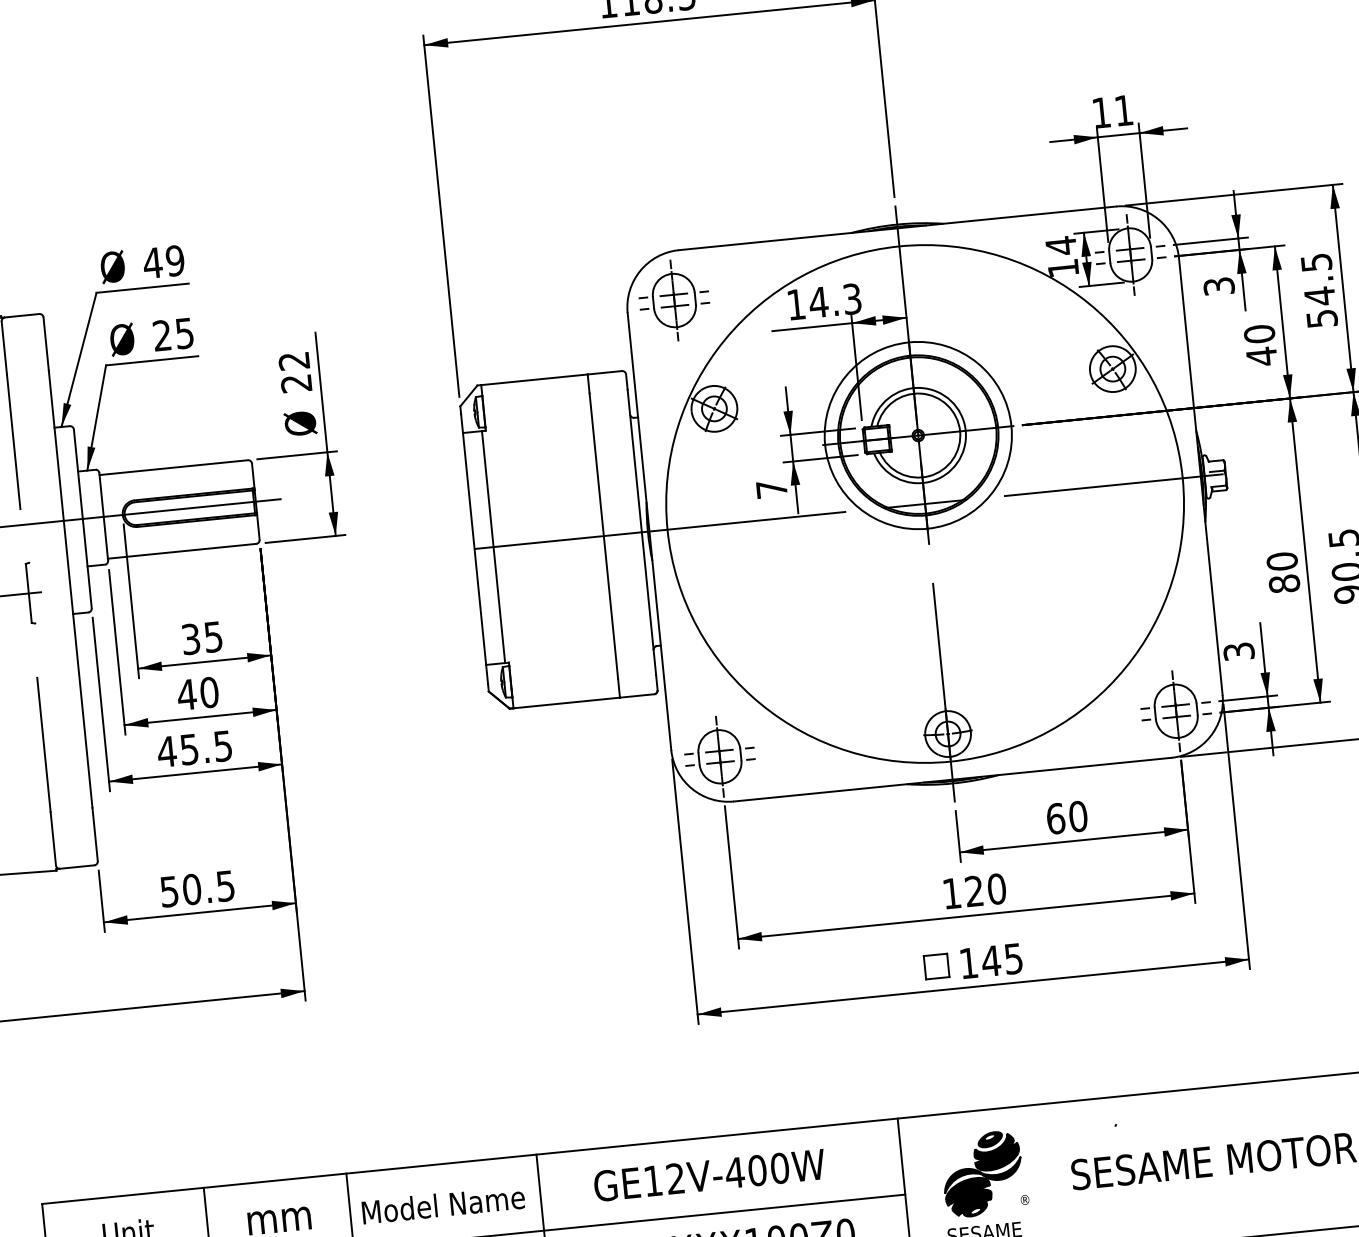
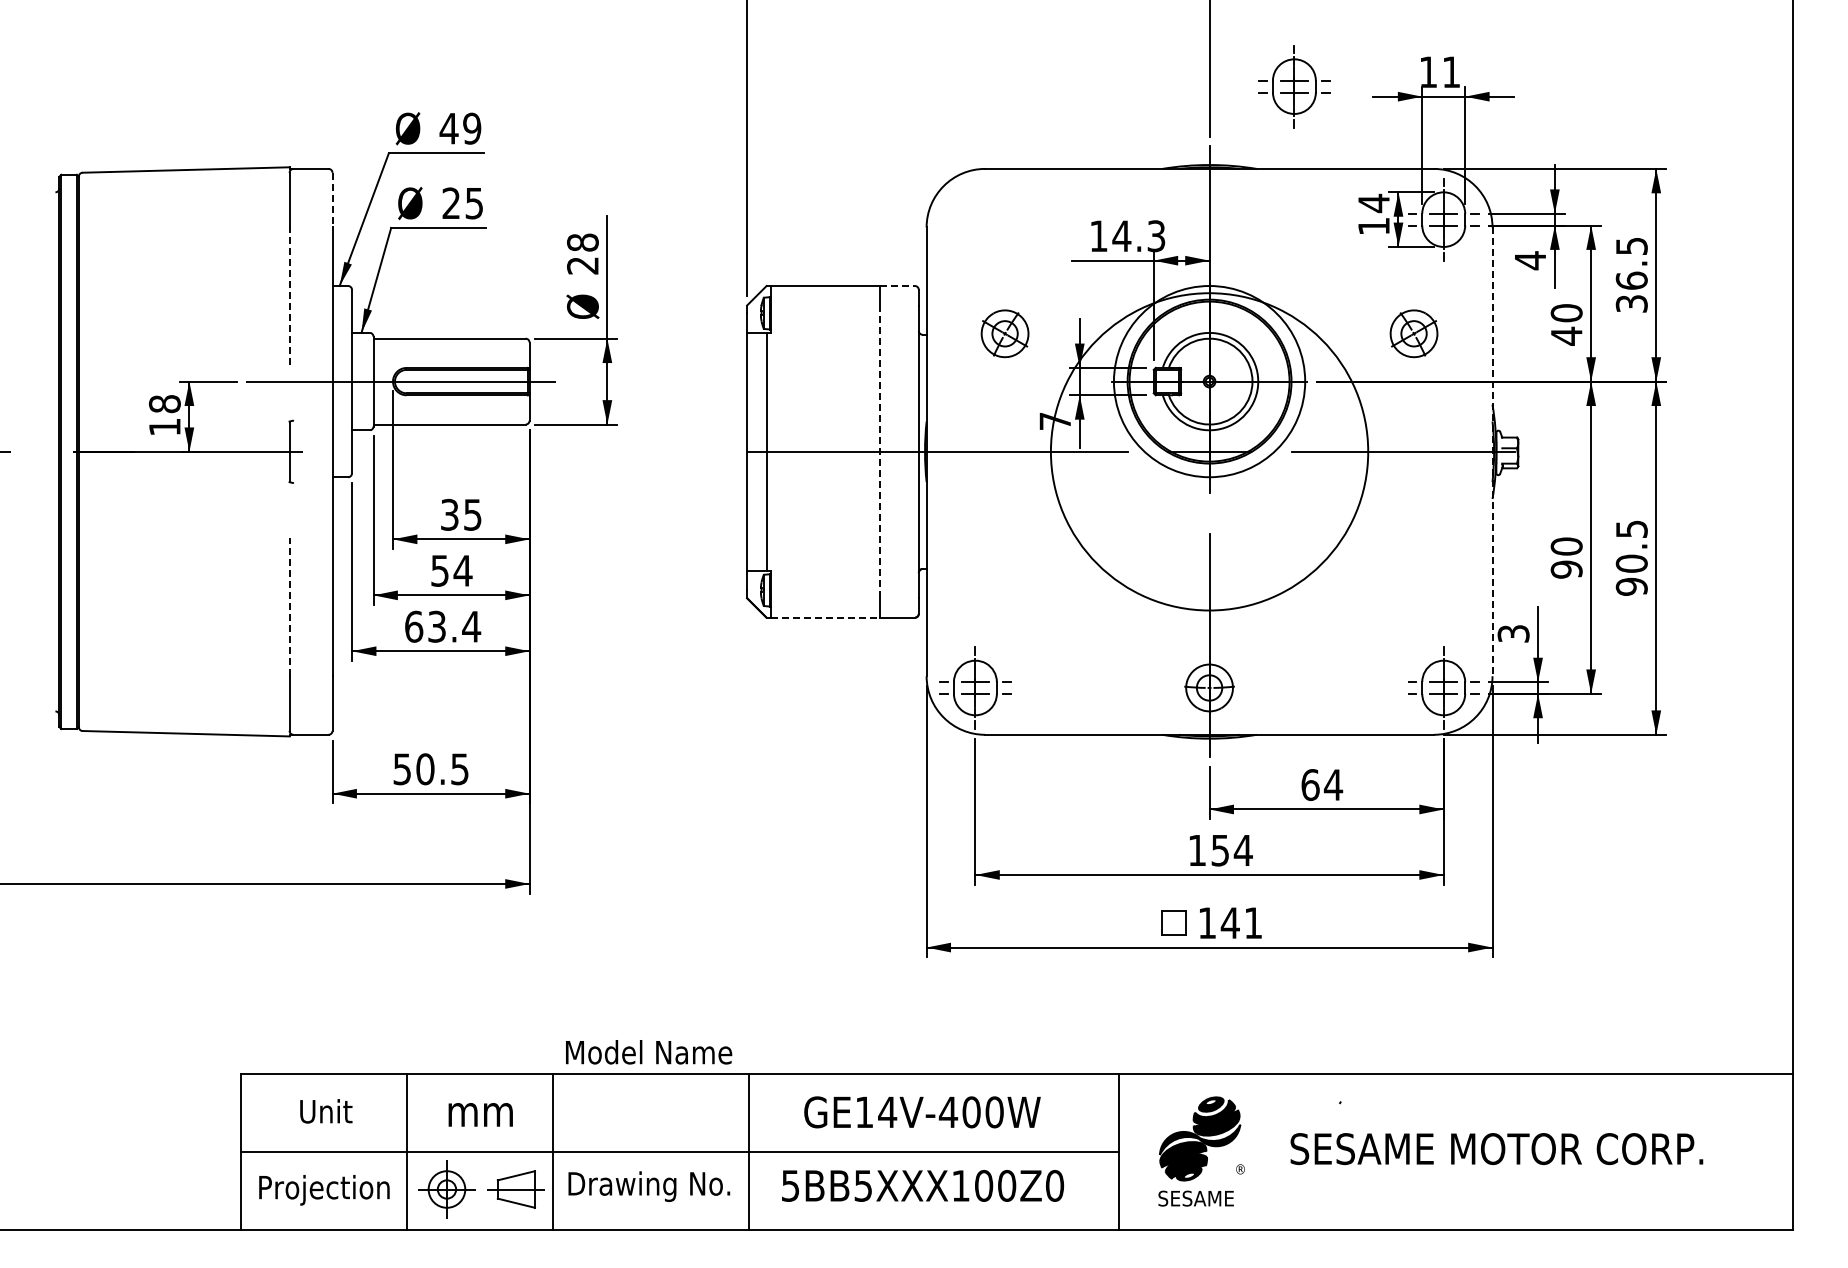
text: (1219, 286) -> (1530, 260), 3 -> 4
part: (674, 300) -> (1294, 86), moved
text: (1320, 306) -> (1631, 291), 54.5 -> 36.5
line: (46, 344) -> (332, 200), solid -> dashed
text: (293, 361) -> (582, 242), 22 -> 28
line: (605, 373) -> (897, 286), solid -> dashed
line: (13, 442) -> (289, 296), solid -> dashed
line: (1200, 477) -> (1492, 452), solid -> dashed
circle: (925, 503) -> (1209, 451), size x0.6
line: (603, 535) -> (879, 451), solid -> dashed
text: (1284, 583) -> (1566, 569), 80 -> 90
text: (198, 693) -> (451, 570), 40 -> 54
line: (567, 702) -> (825, 617), solid -> dashed
line: (43, 745) -> (289, 607), solid -> dashed
text: (194, 748) -> (442, 626), 45.5 -> 63.4
text: (1078, 817) -> (1333, 785), 60 -> 64
text: (985, 890) -> (1231, 850), 120 -> 154
text: (1012, 959) -> (1252, 923), 145 -> 141
text: (675, 1177) -> (887, 1111), GE12V-400W -> GE14V-400W
text: (444, 1205) -> (649, 1052), moved

